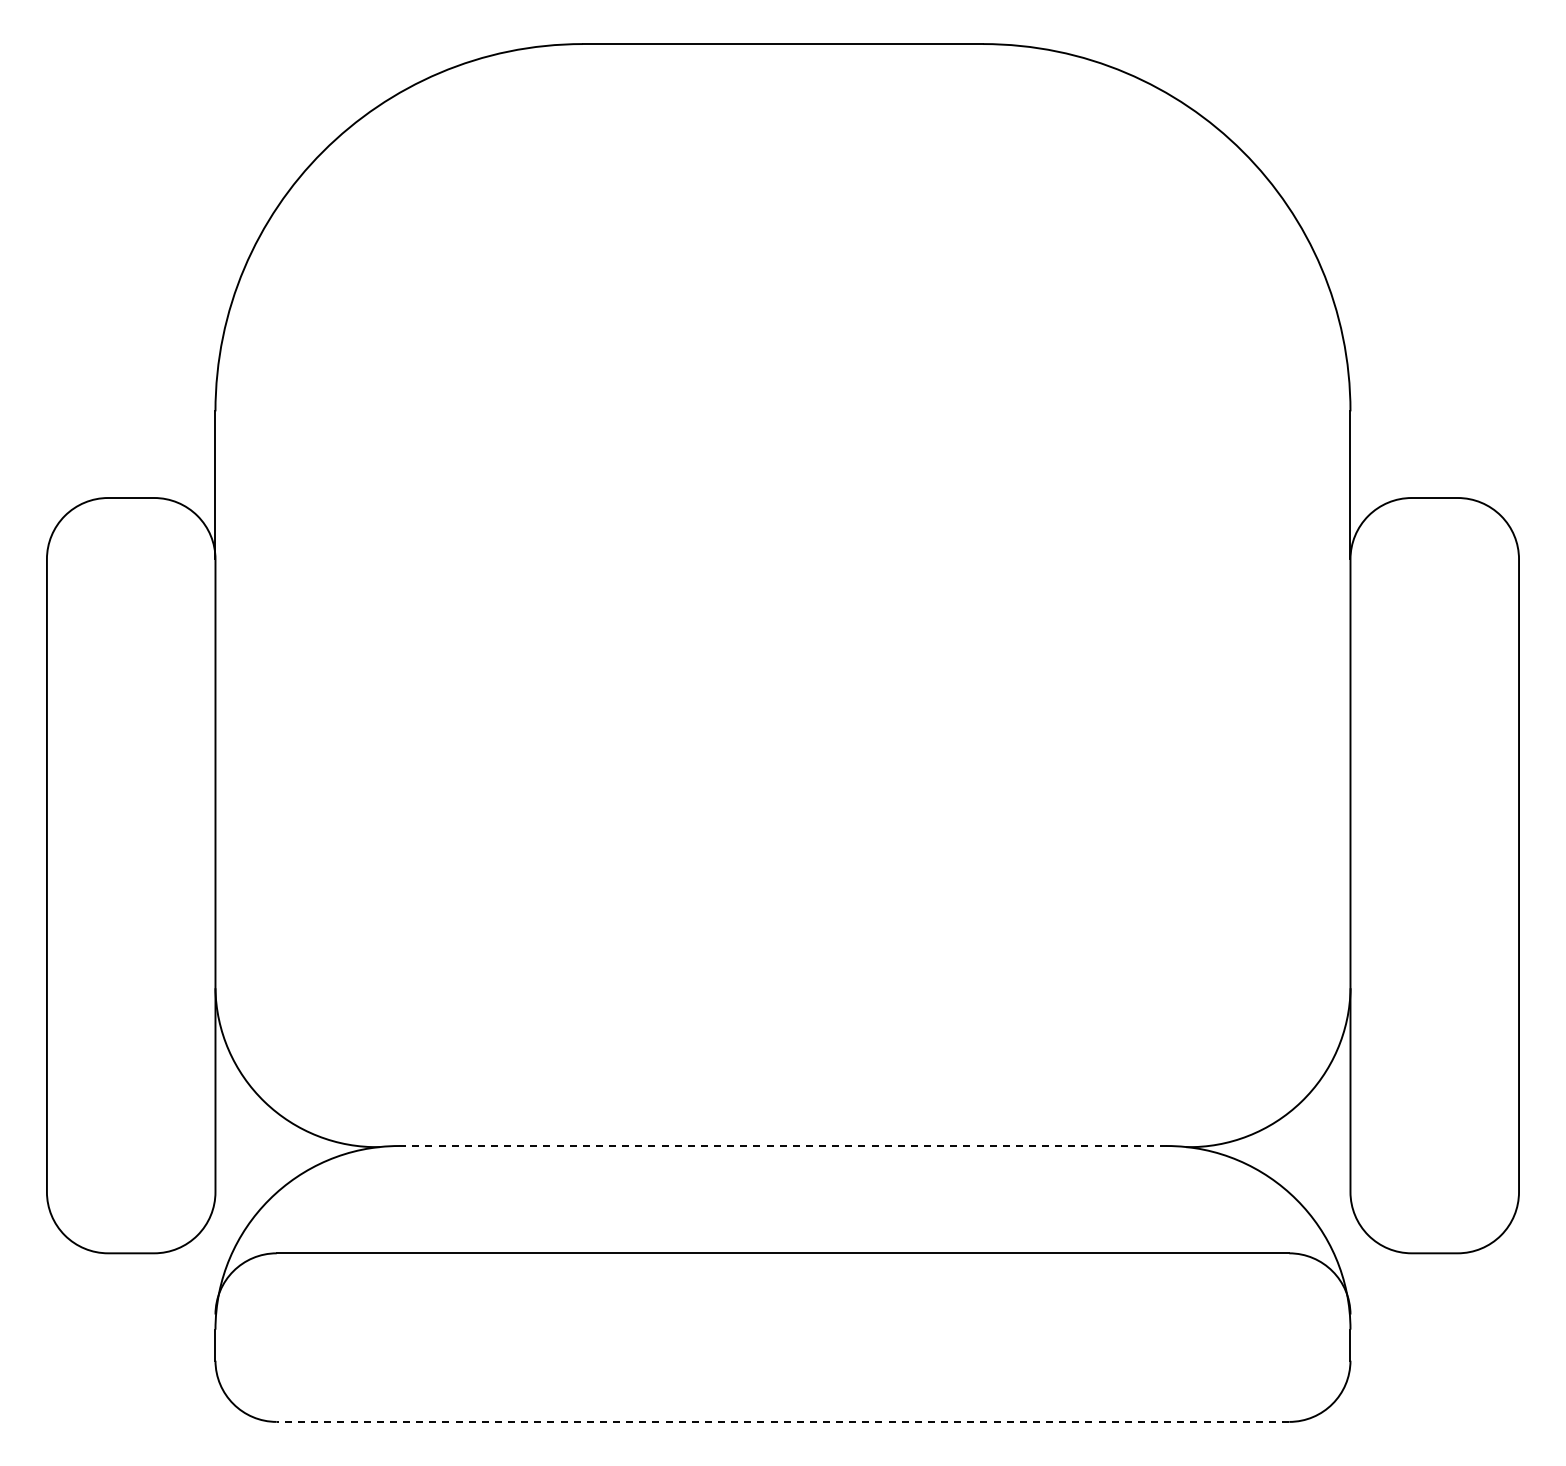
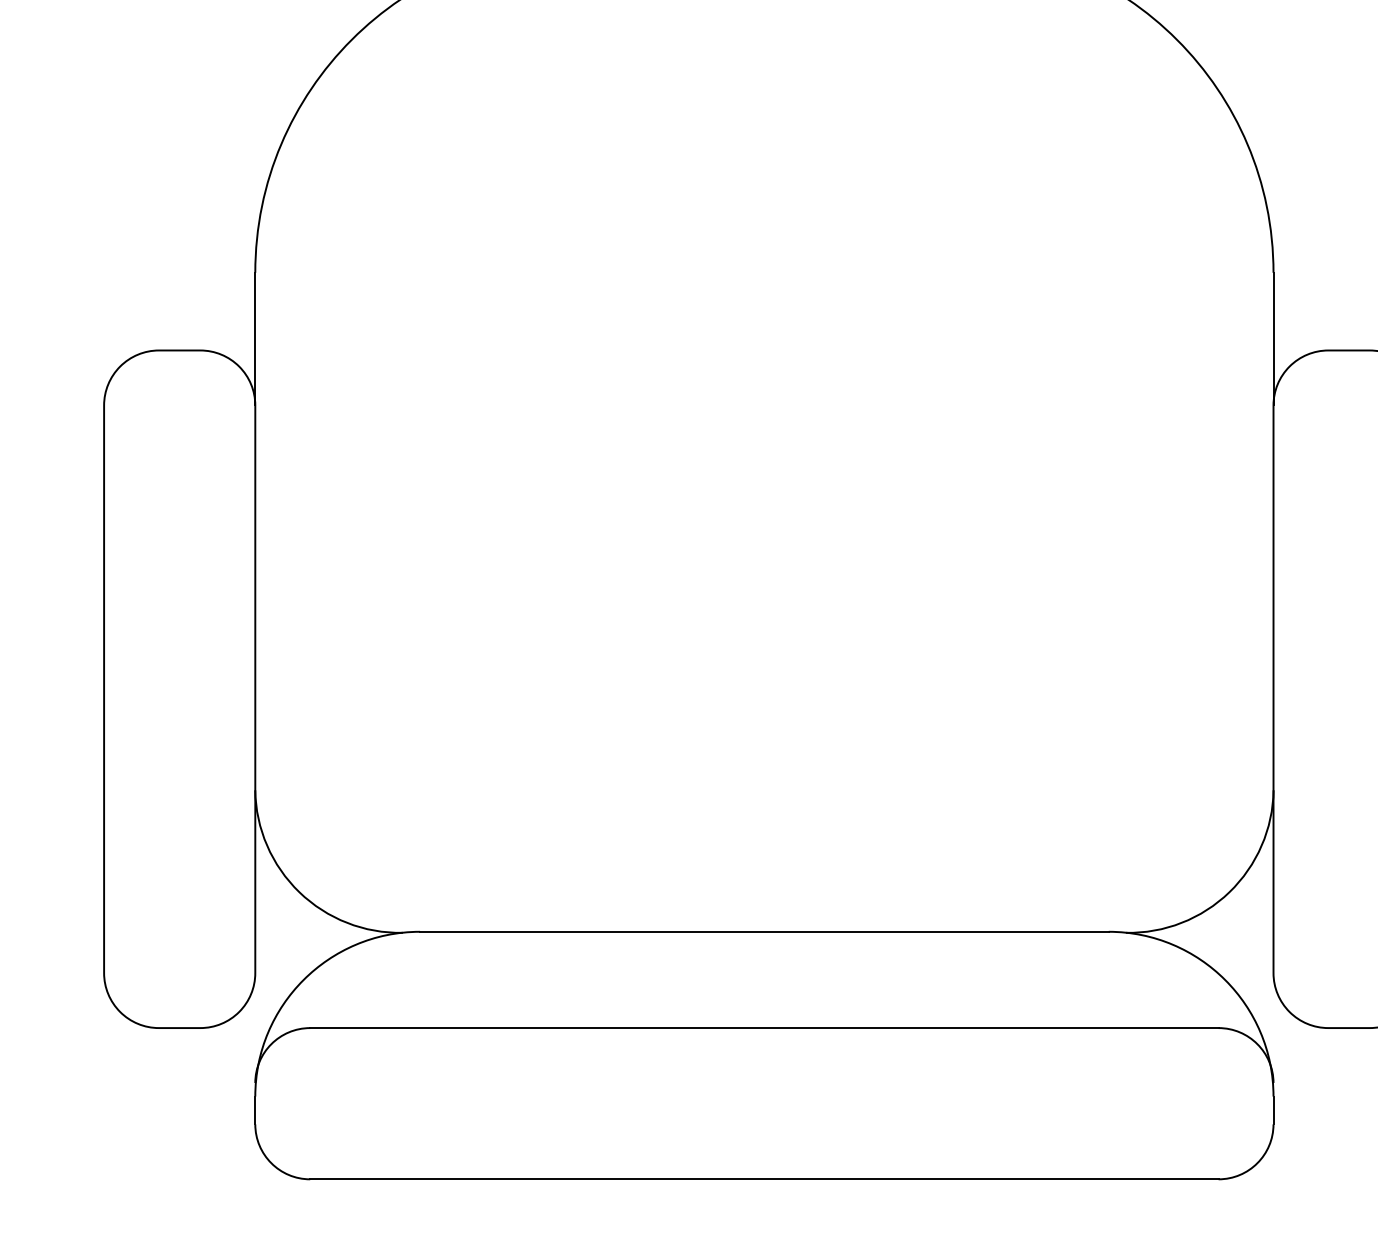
line: (782, 1146) -> (763, 932), dashed -> solid
line: (782, 1421) -> (763, 1178), dashed -> solid

